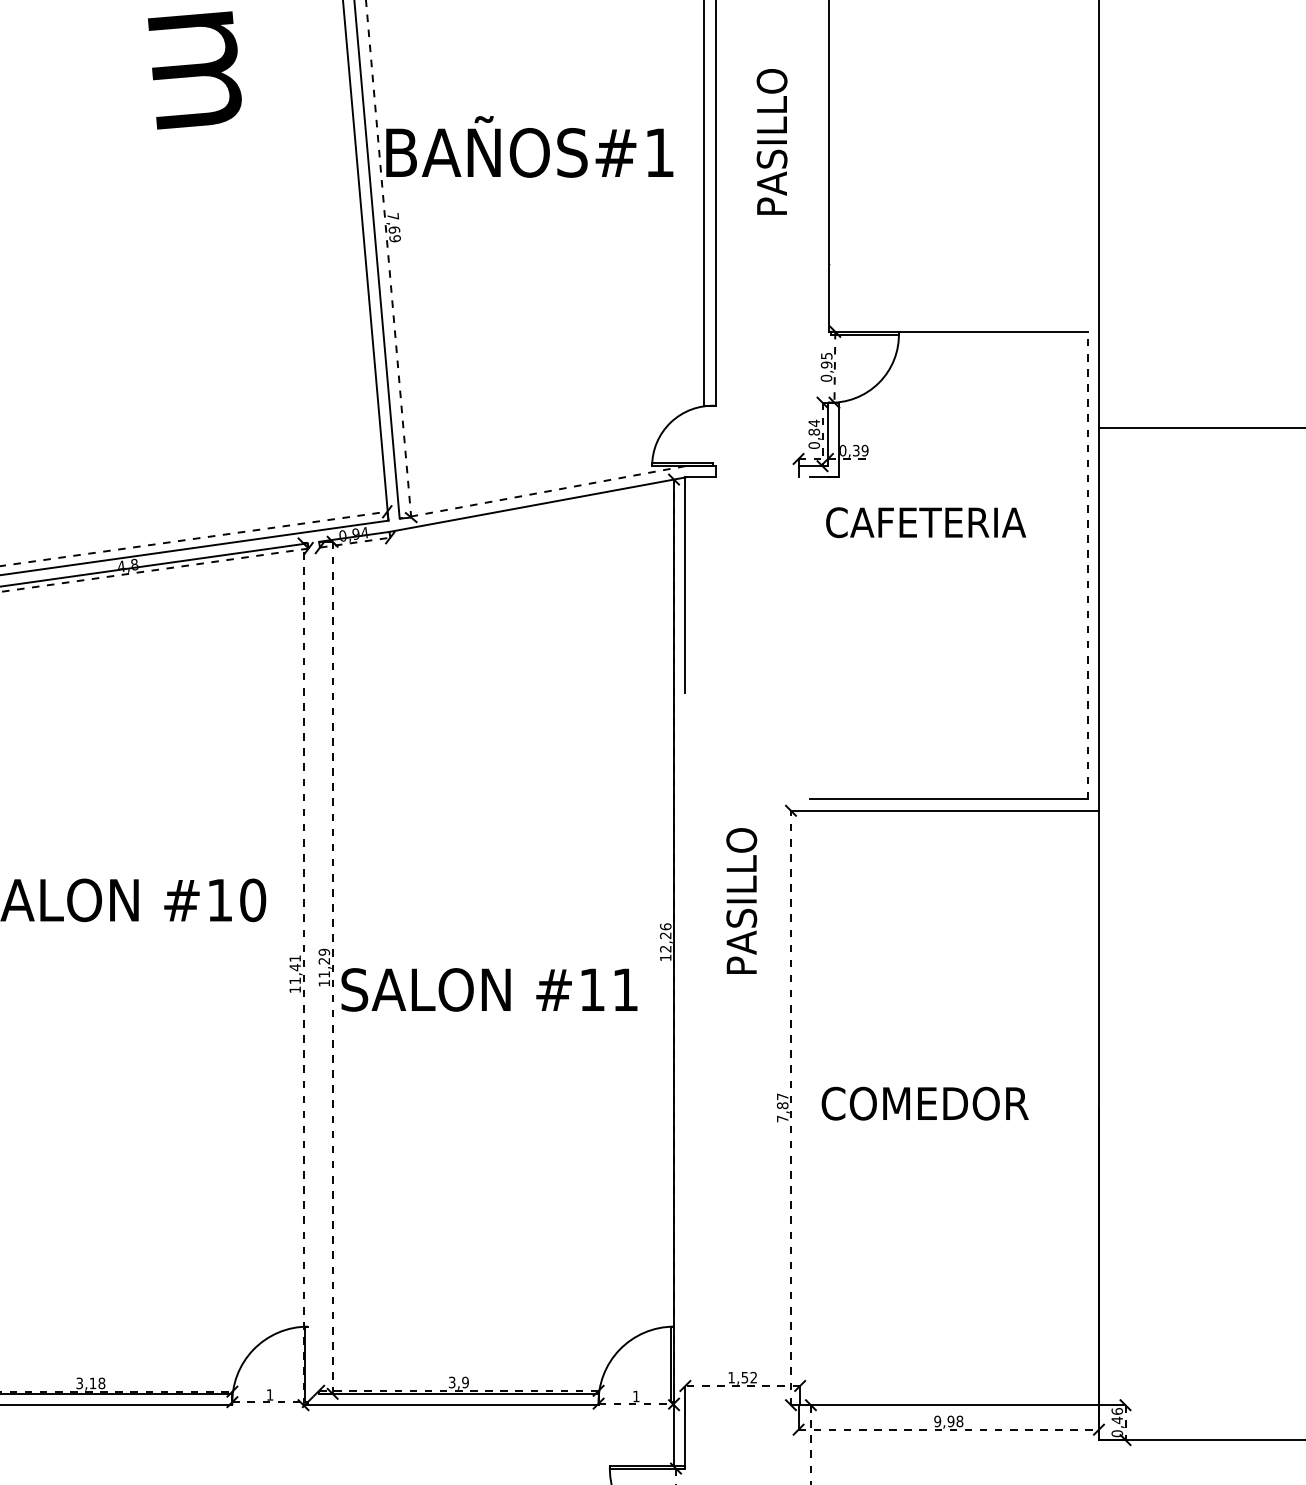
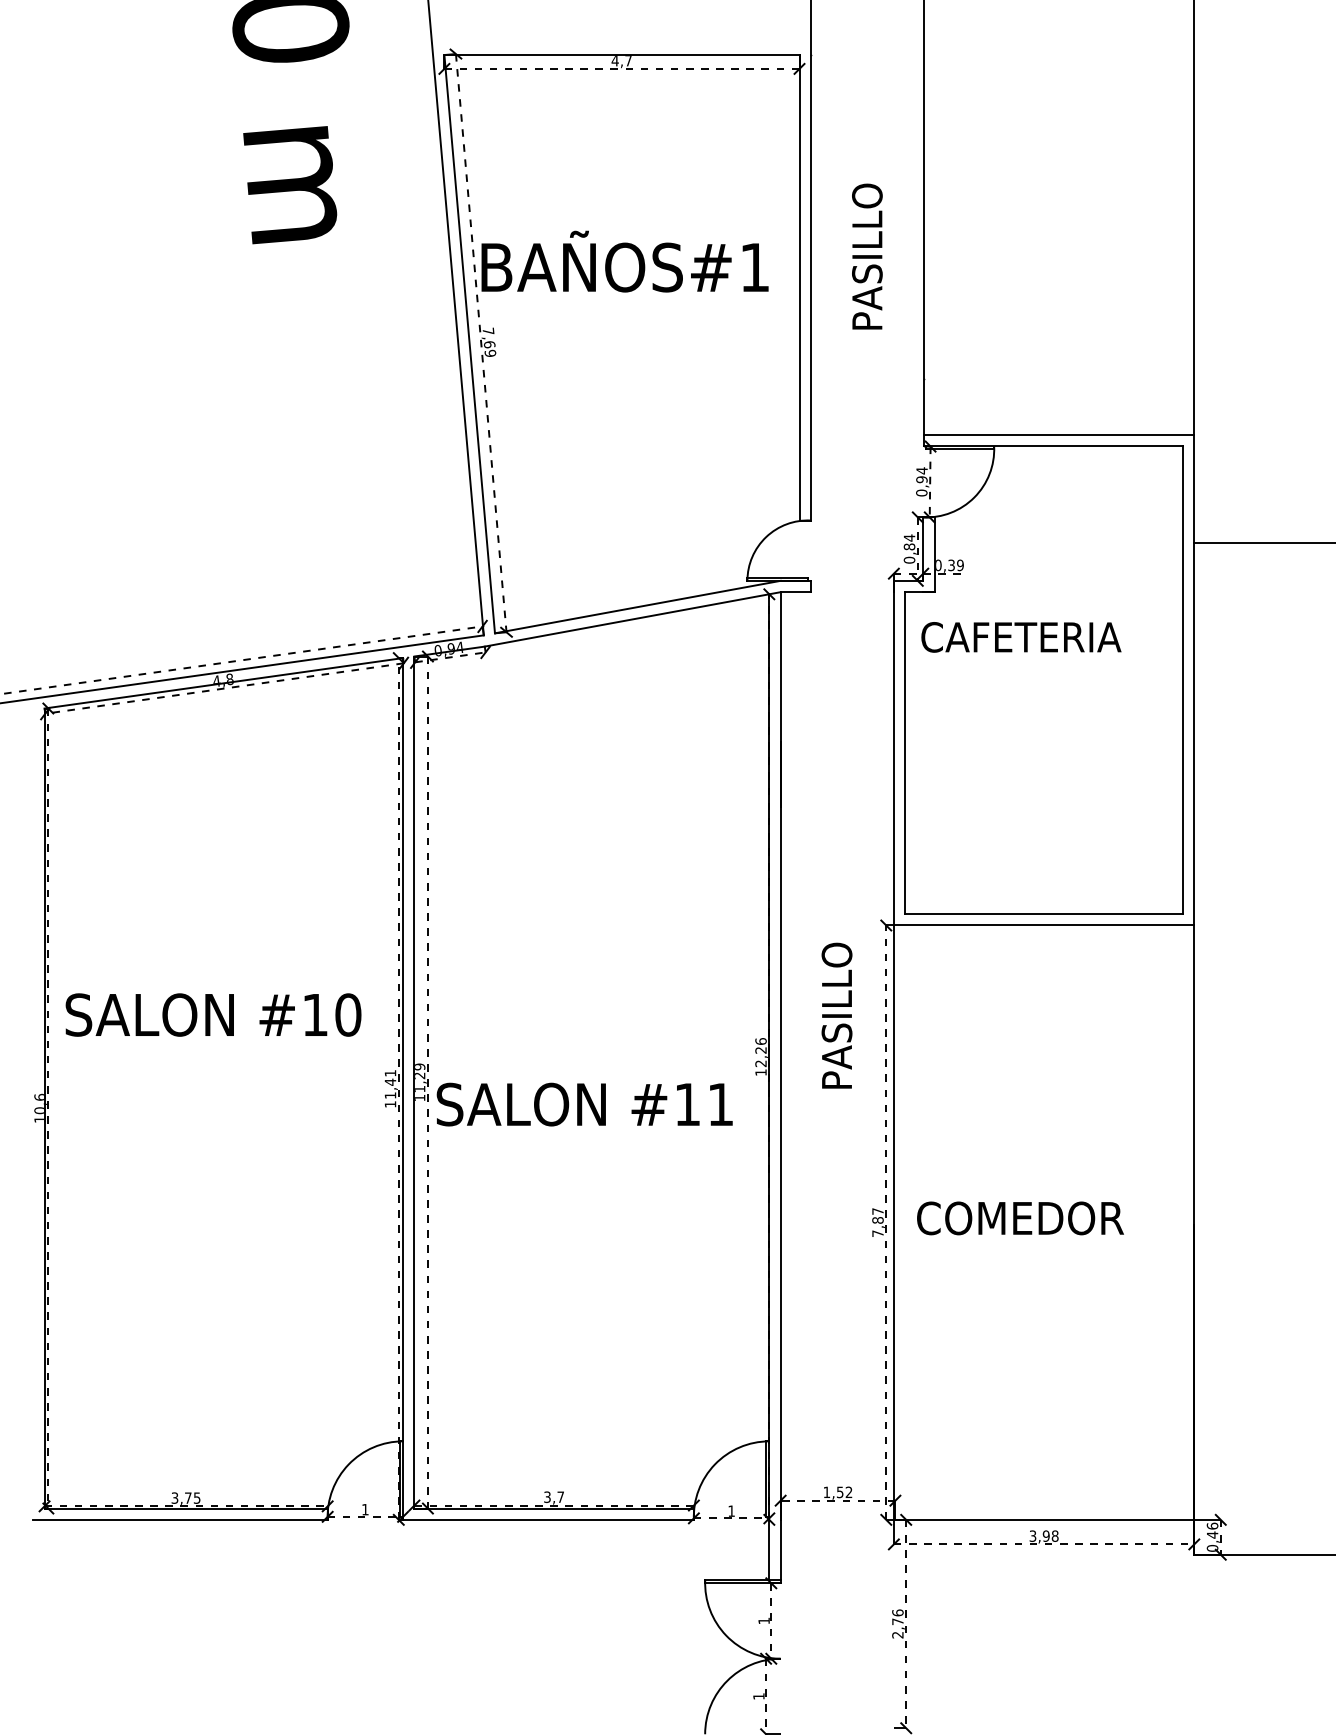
line: (964, 320) -> (1059, 435), added
text: (826, 355) -> (921, 470), 0,95 -> 0,94
line: (542, 492) -> (637, 607), dashed -> solid
line: (1087, 565) -> (1182, 680), dashed -> solid
line: (810, 638) -> (905, 753), added
line: (798, 934) -> (893, 1049), added
line: (319, 967) -> (414, 1082), added
line: (308, 973) -> (403, 1088), added
line: (685, 1015) -> (780, 1130), added
text: (465, 1381) -> (560, 1496), 3,9 -> 3,7
text: (97, 1382) -> (192, 1497), 3,18 -> 3,75
text: (937, 1420) -> (1032, 1535), 9,98 -> 3,98

